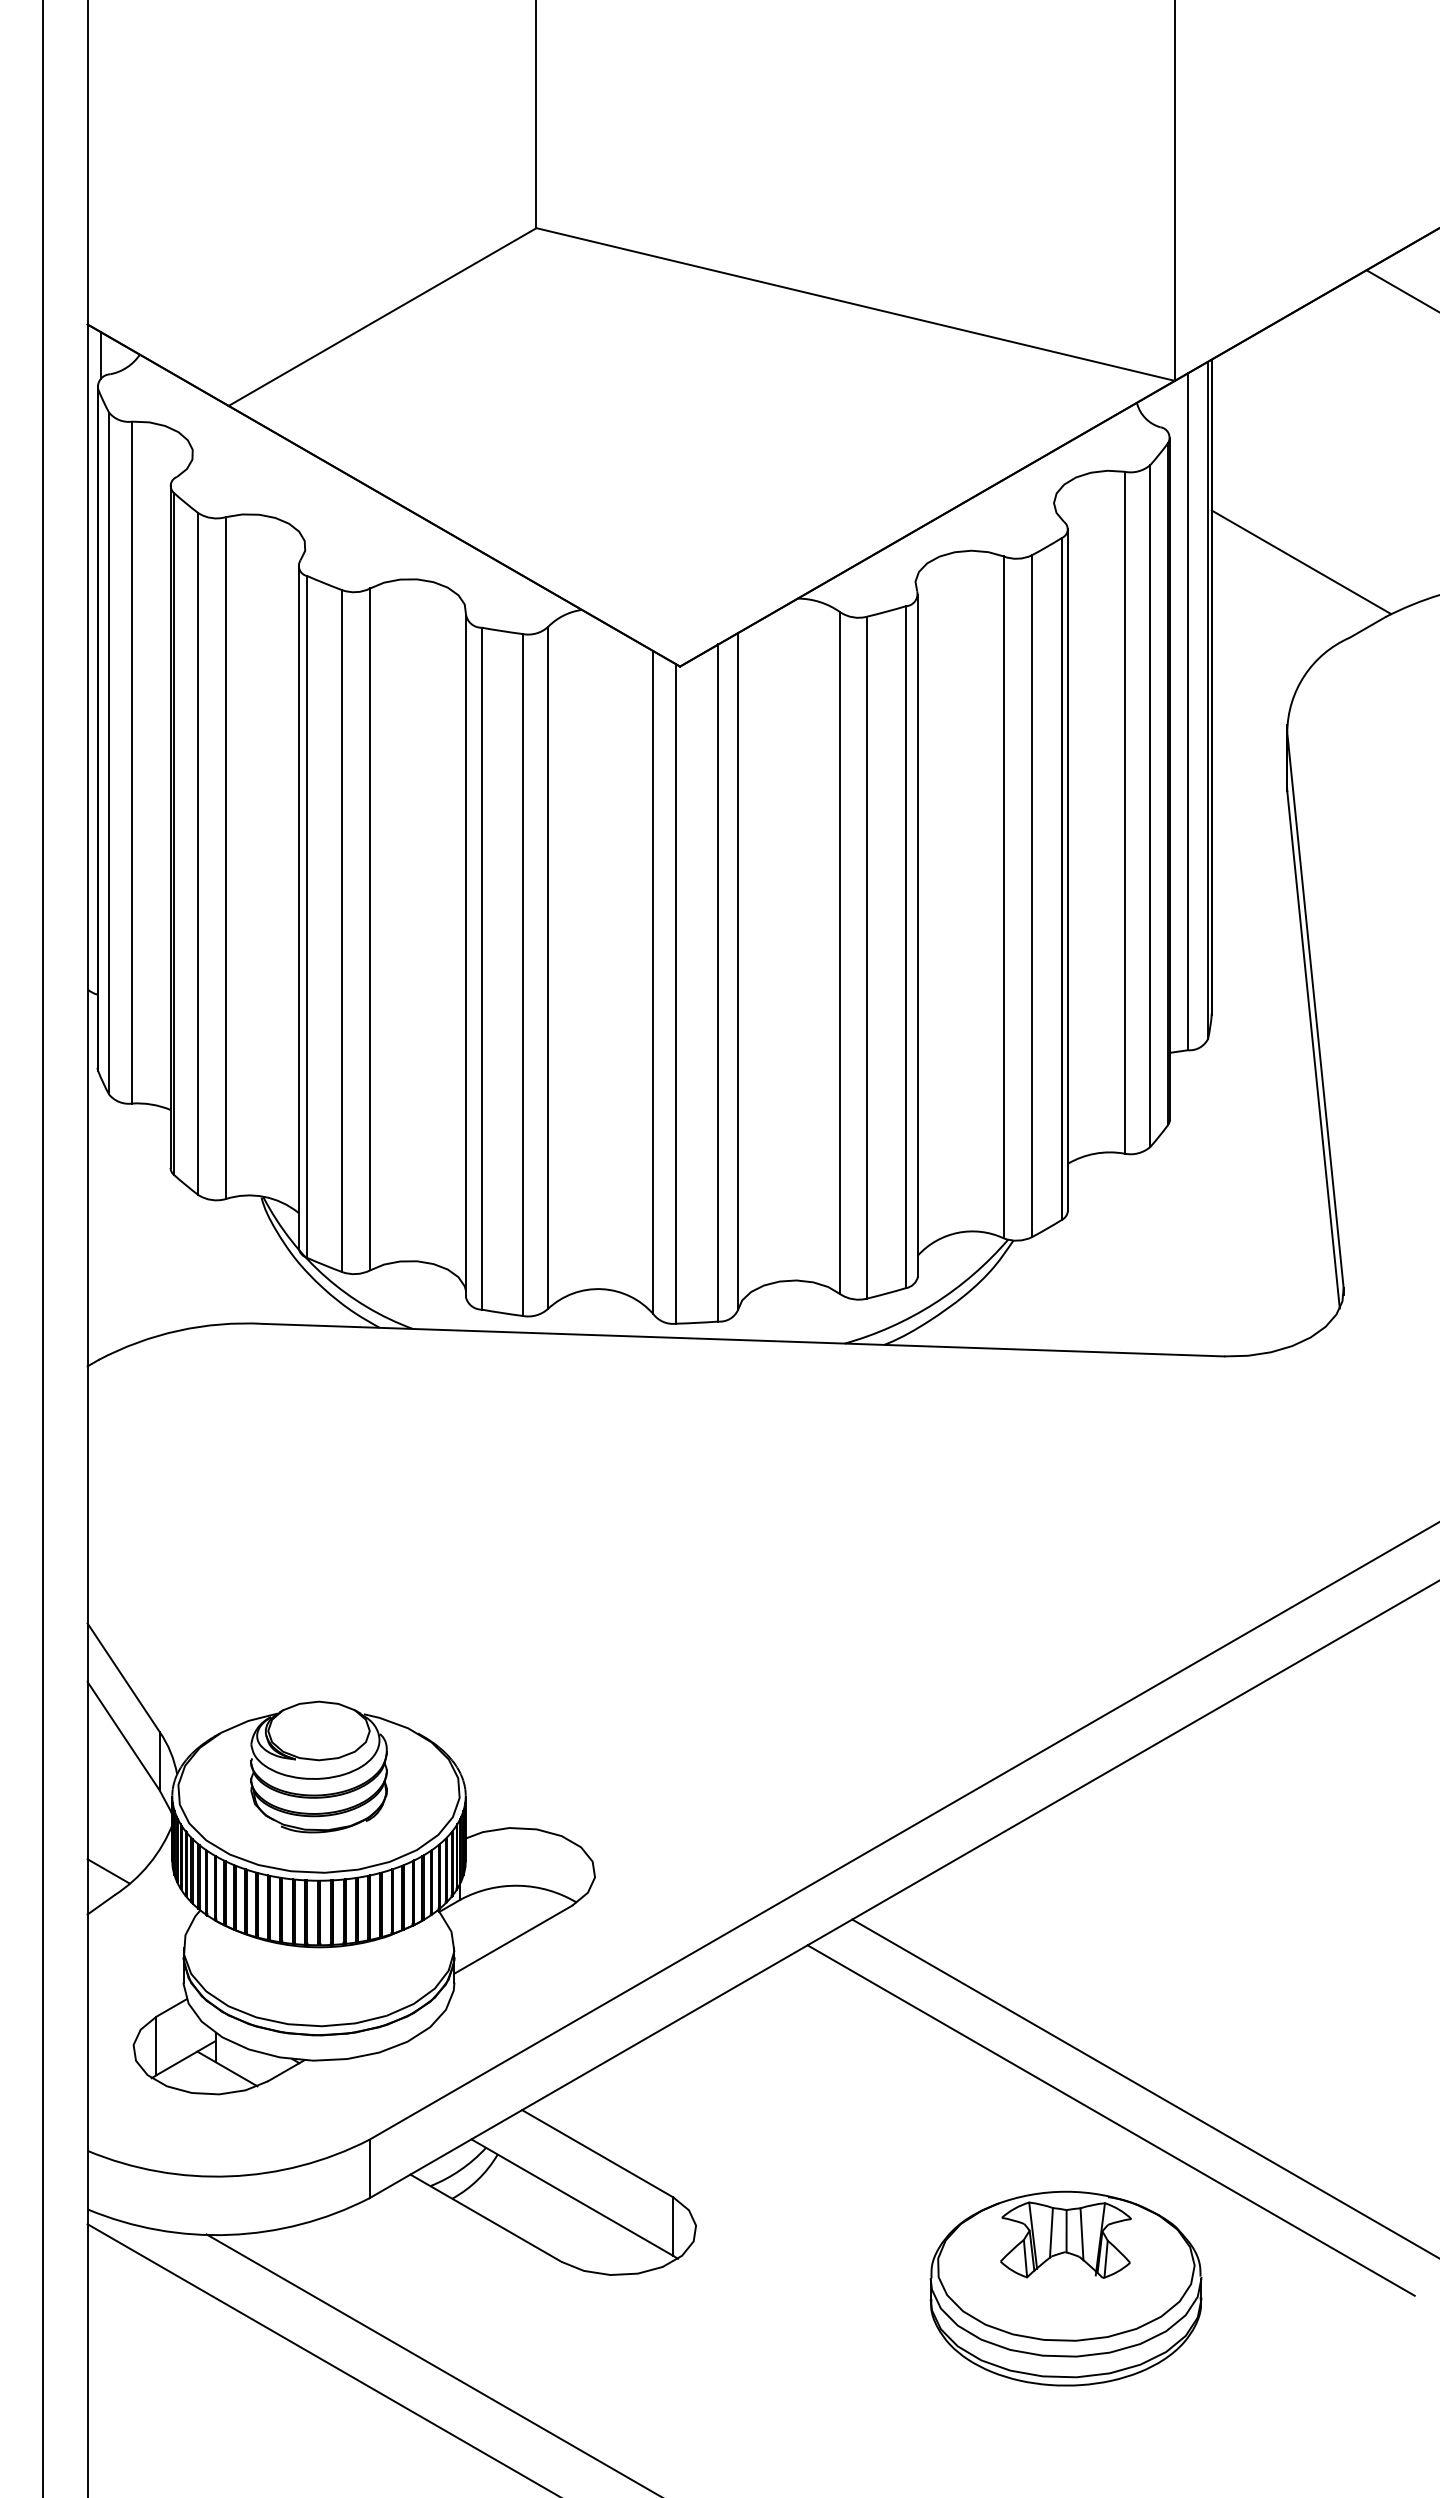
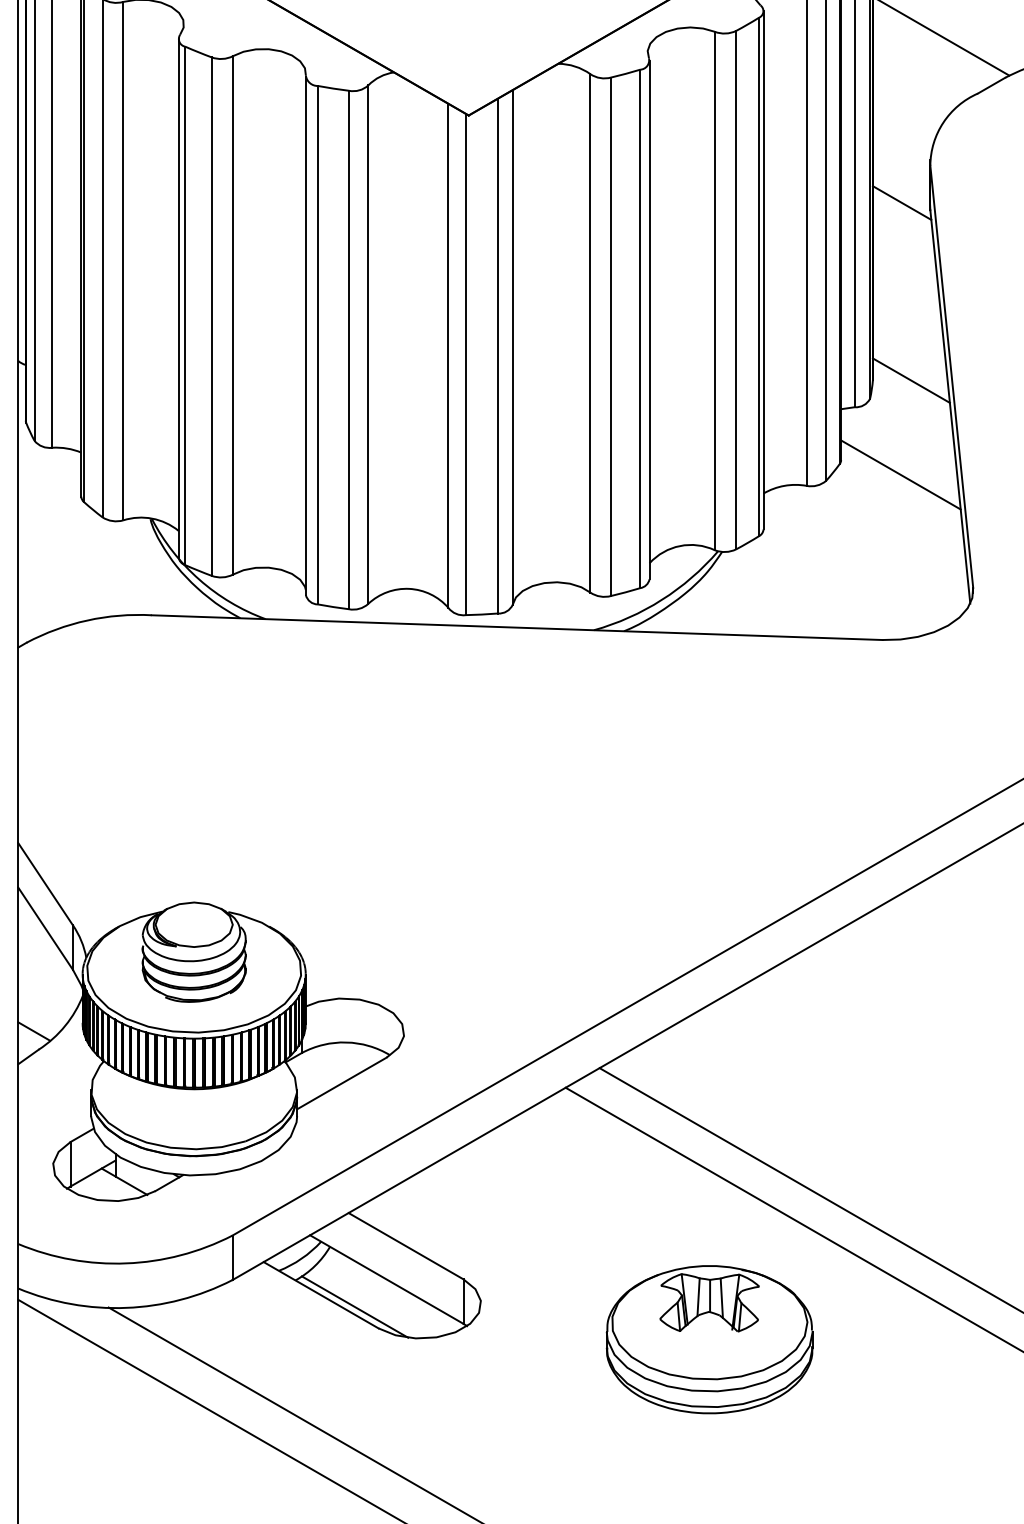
line: (1249, 781) -> (901, 202), added
line: (1261, 1015) -> (910, 380), added
line: (1248, 1138) -> (900, 474), added
line: (530, 2233) -> (354, 1306), added
part: (1065, 2288) -> (709, 1339), moved

